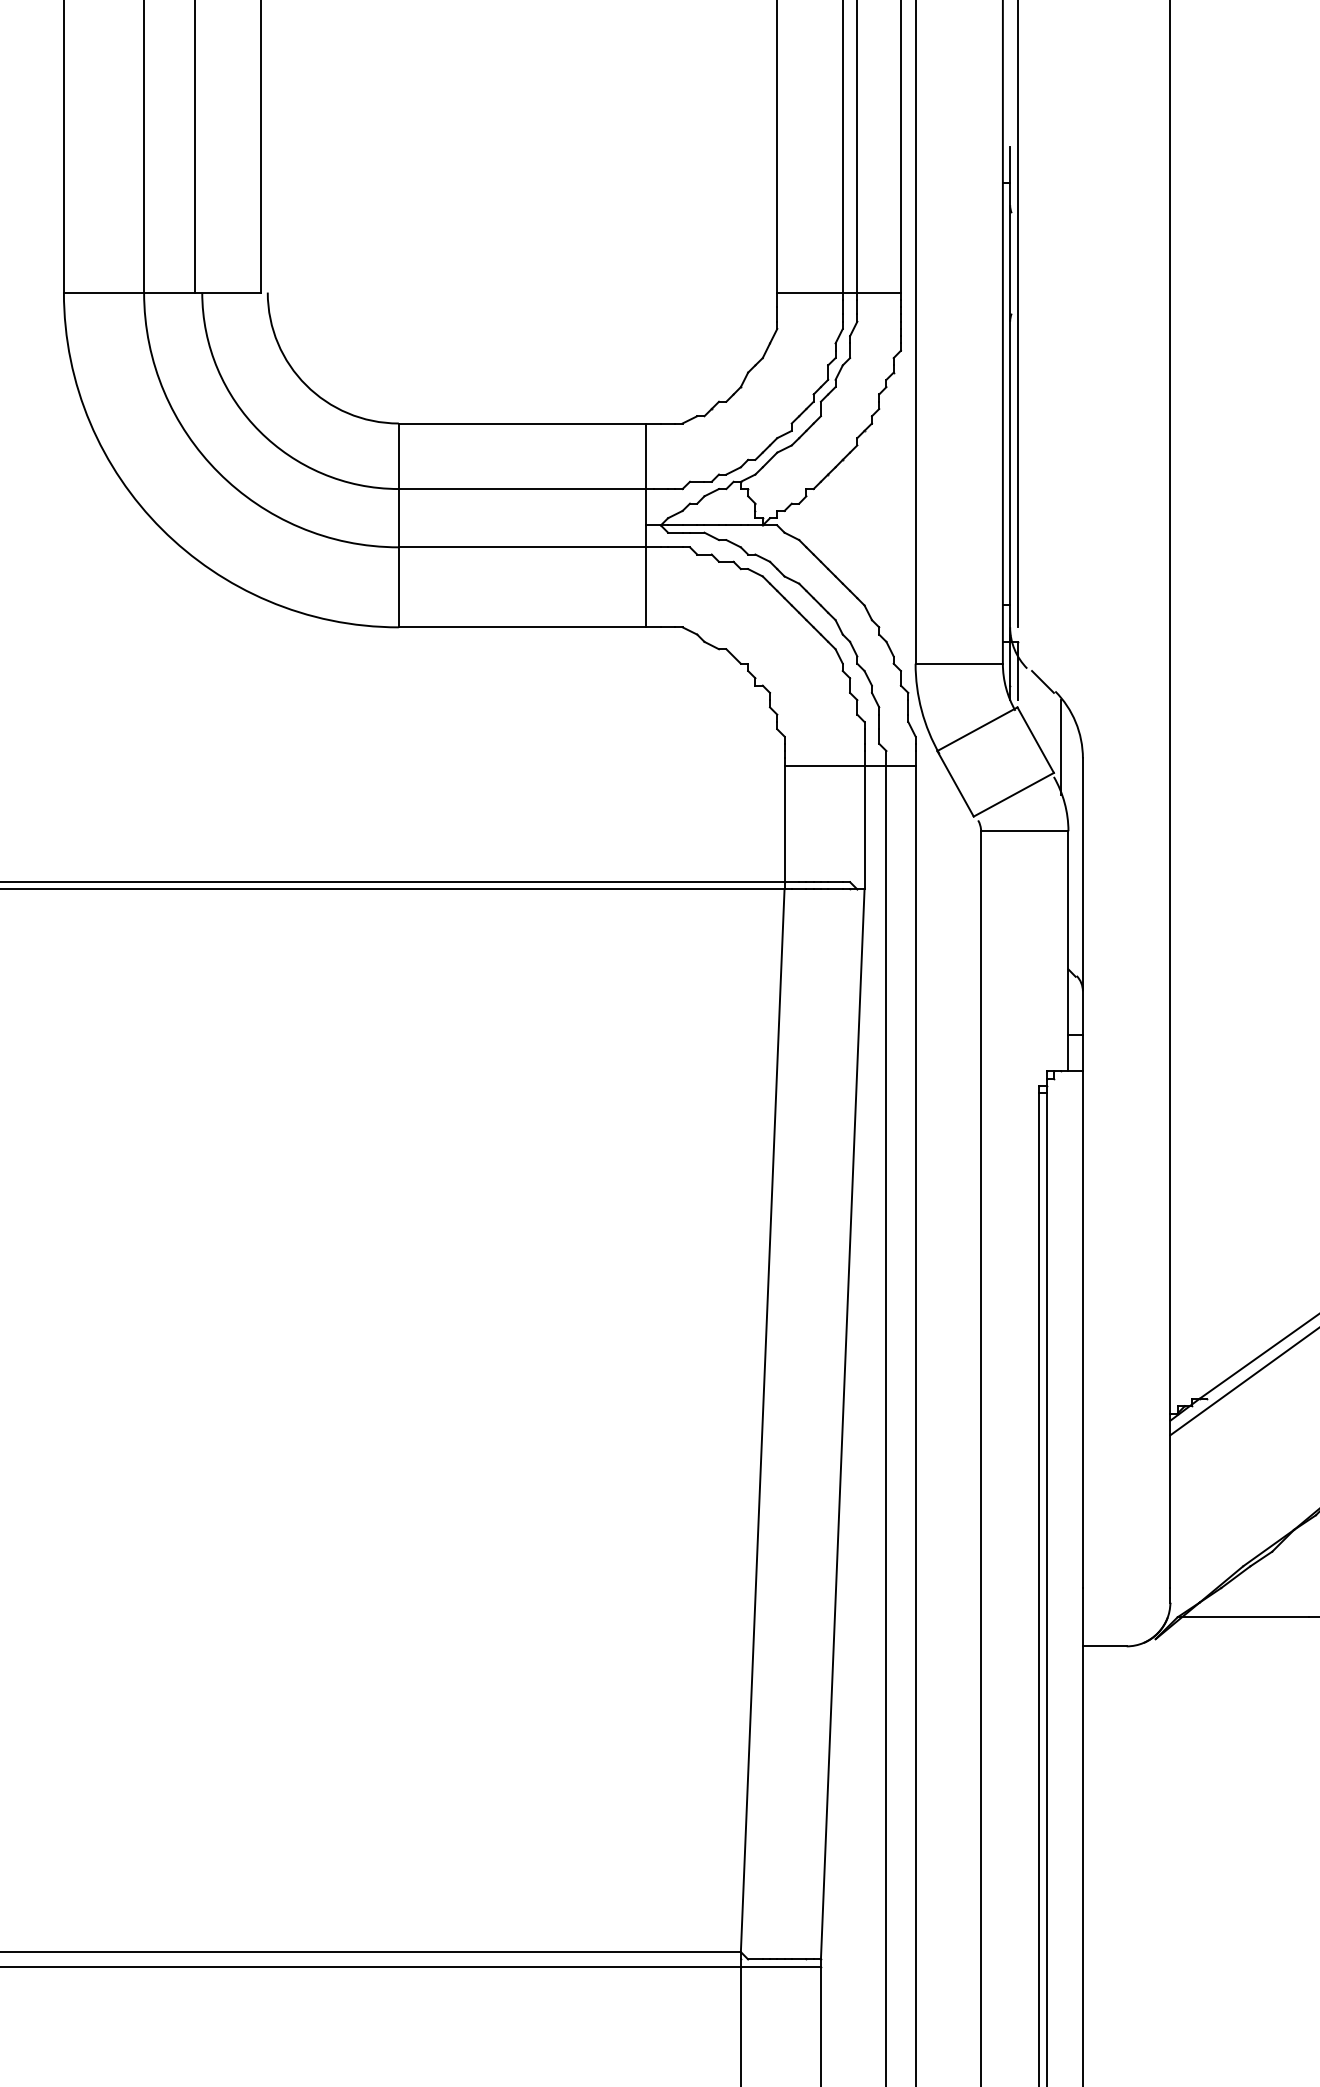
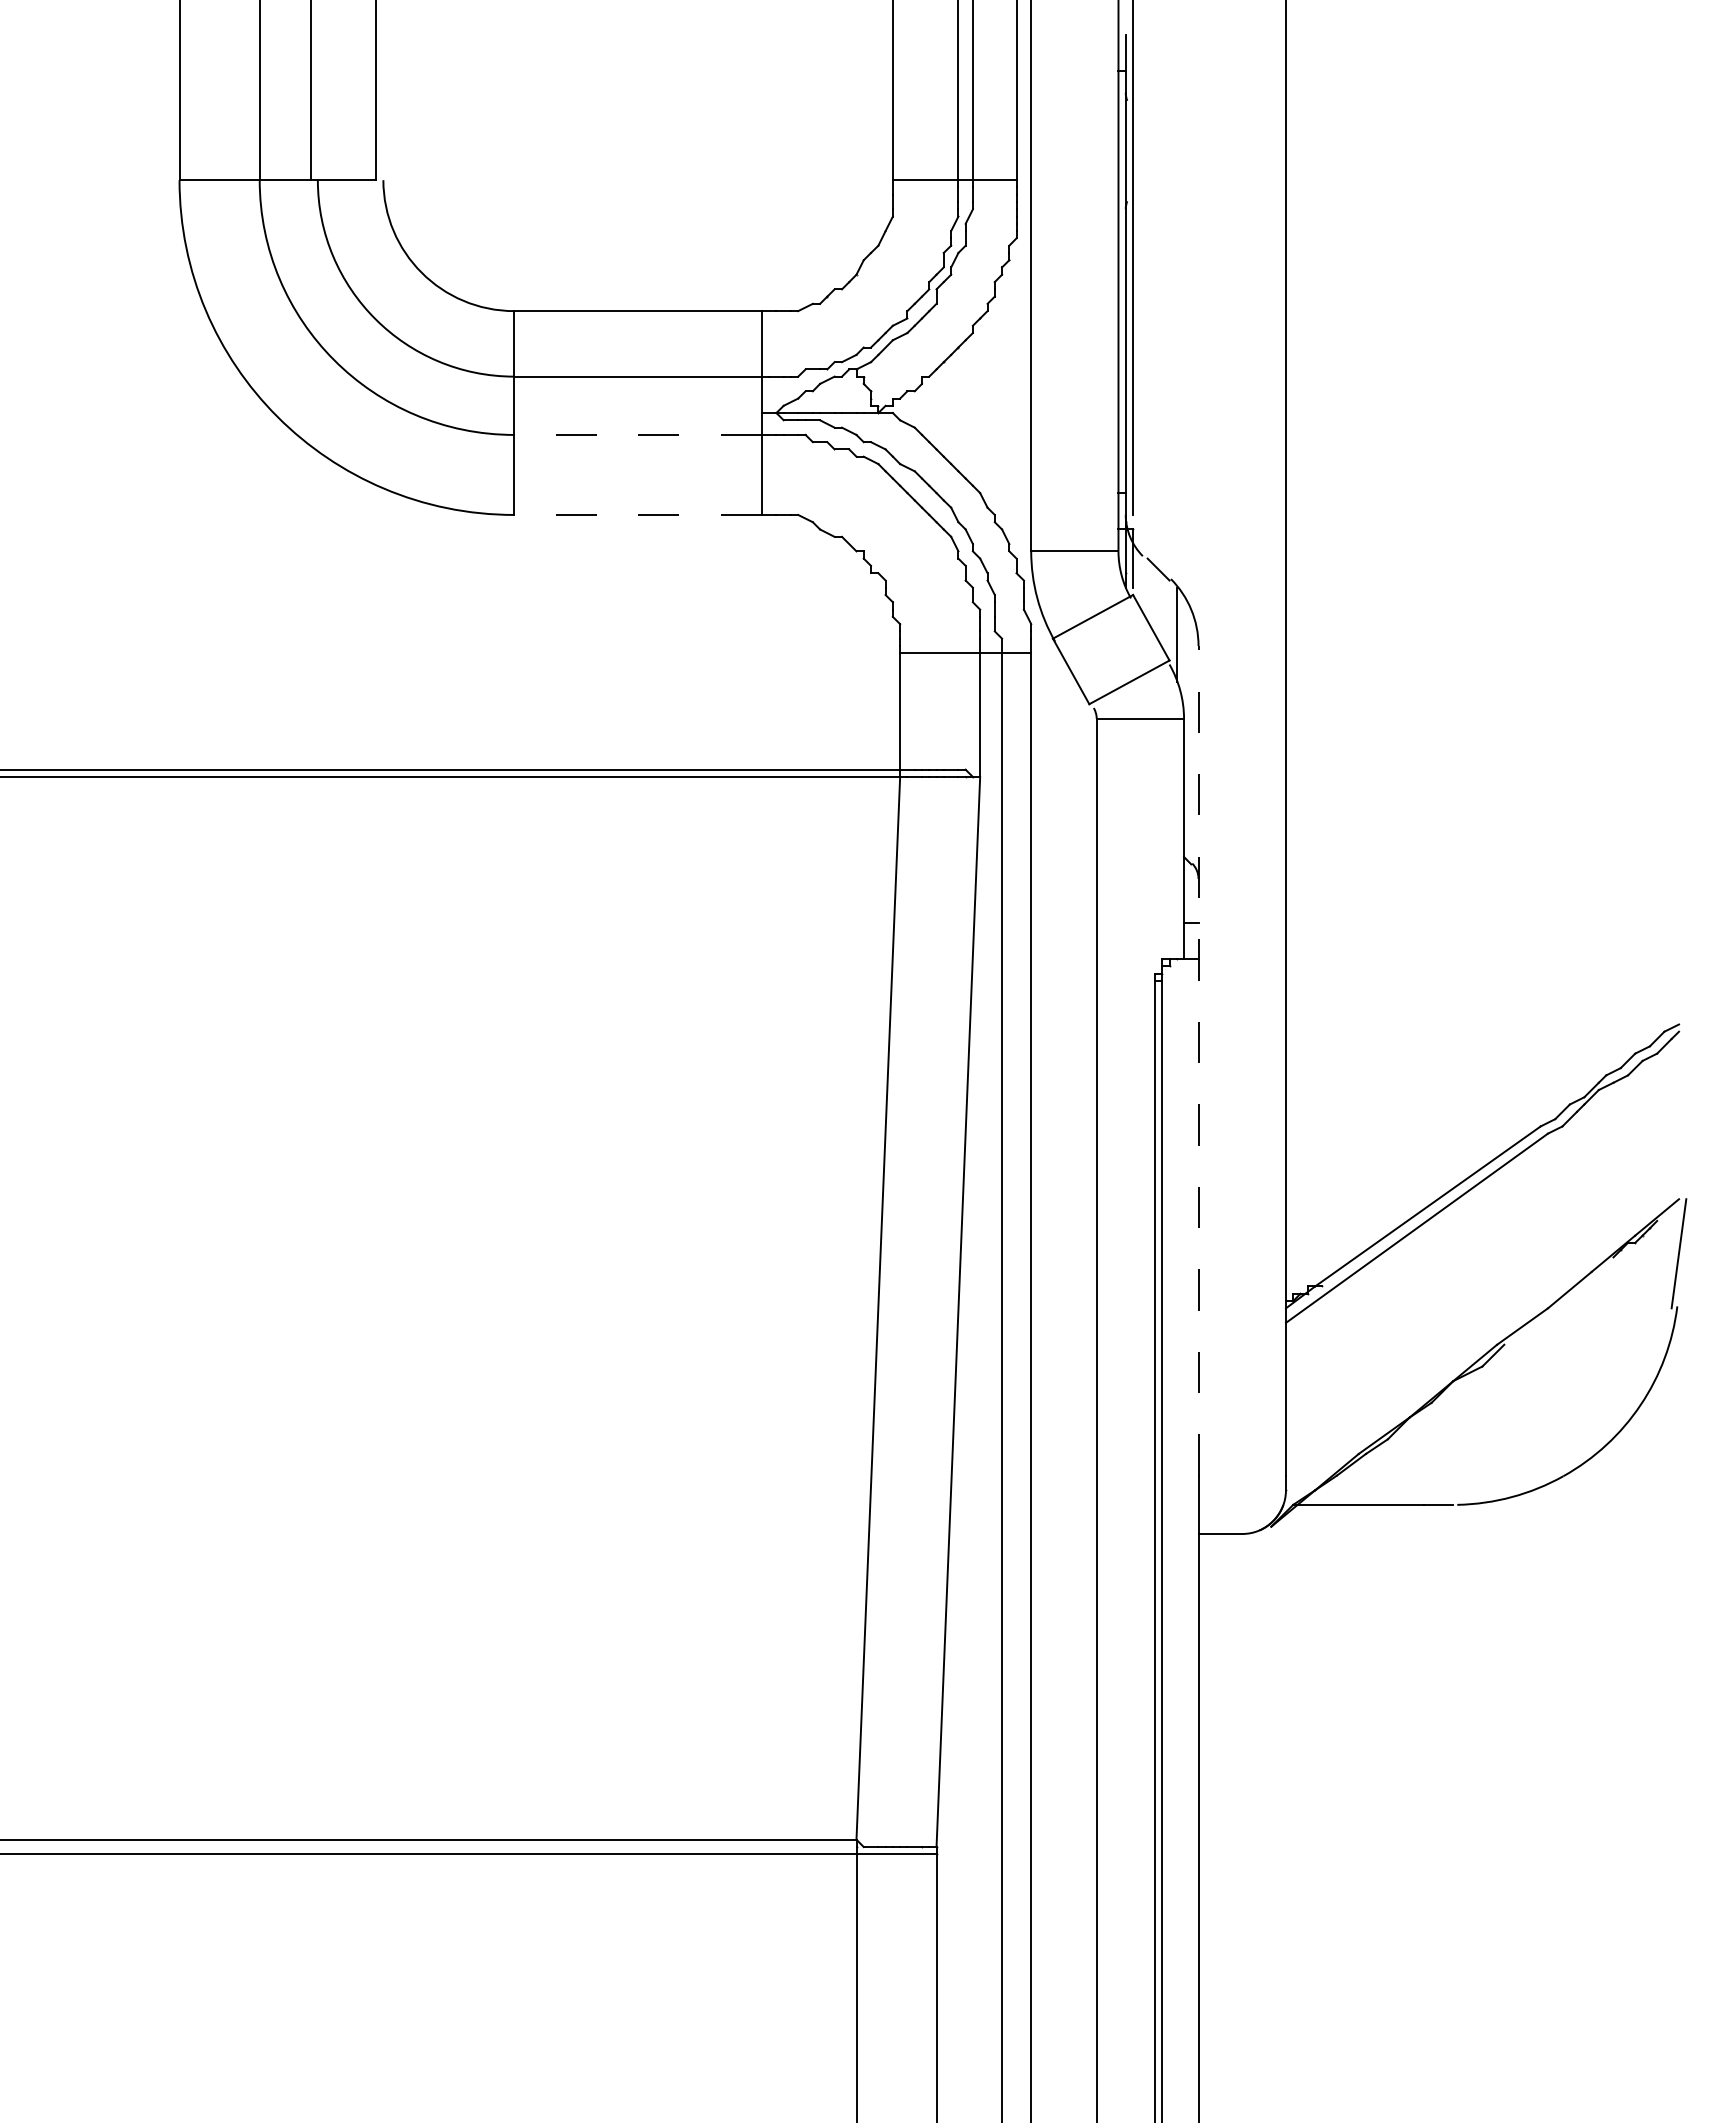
line: (522, 546) -> (638, 434), solid -> dashed
line: (522, 626) -> (638, 514), solid -> dashed
line: (1082, 1172) -> (1198, 1060), solid -> dashed

